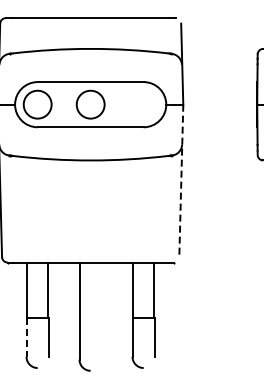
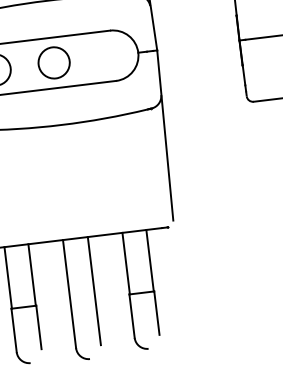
line: (181, 181) -> (165, 136), dashed -> solid
line: (101, 310) -> (93, 290), added
line: (26, 337) -> (14, 330), dashed -> solid

